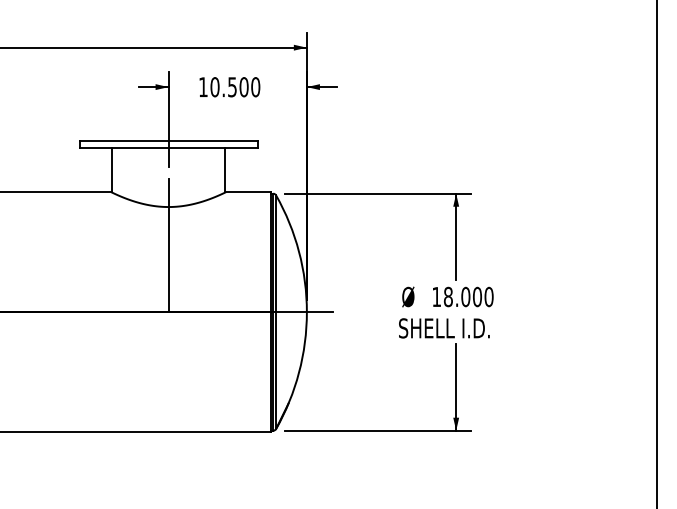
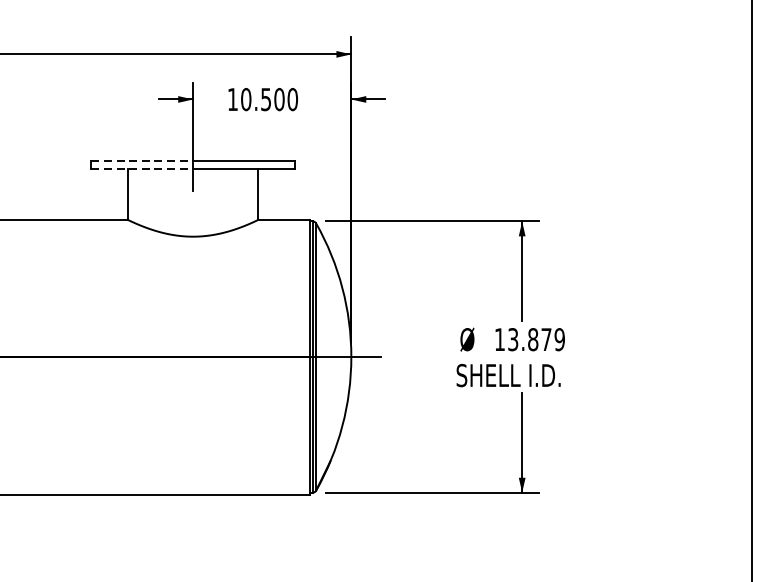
line: (124, 141) -> (142, 161), solid -> dashed
line: (124, 147) -> (142, 168), solid -> dashed
line: (168, 245) -> (192, 280), removed
text: (468, 296) -> (536, 339), 18.000 -> 13.879

